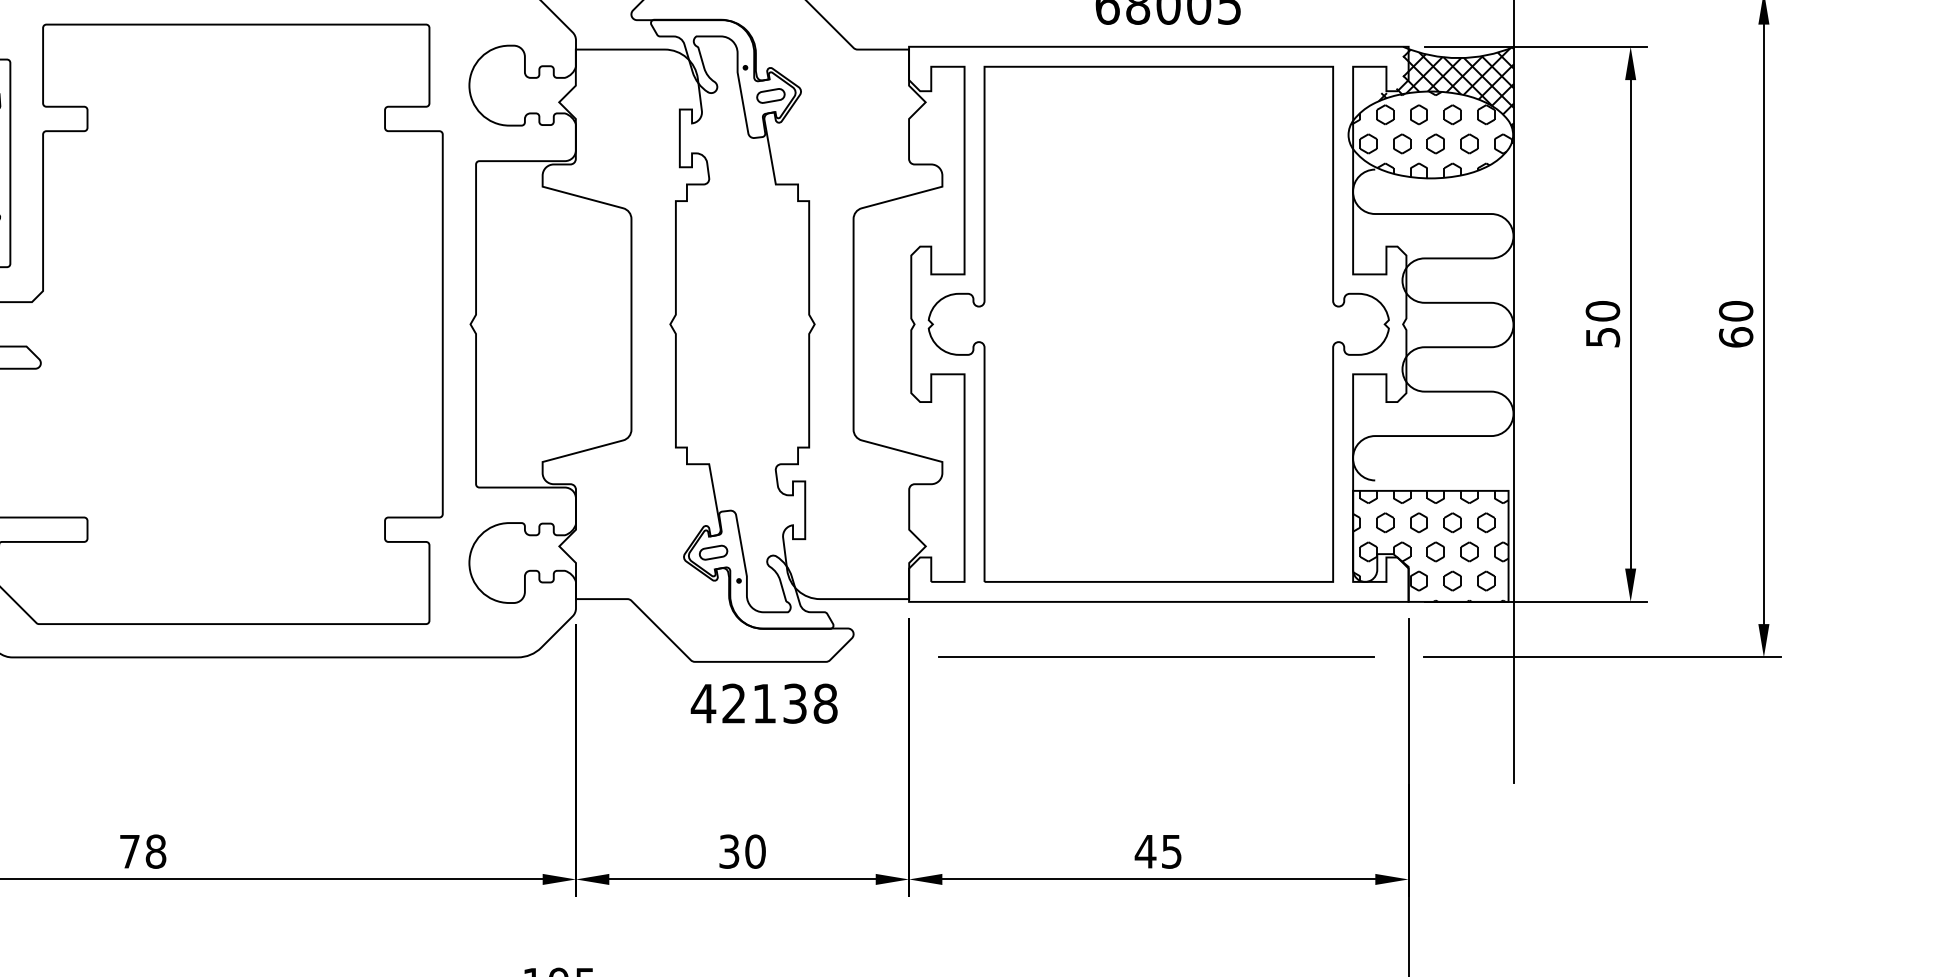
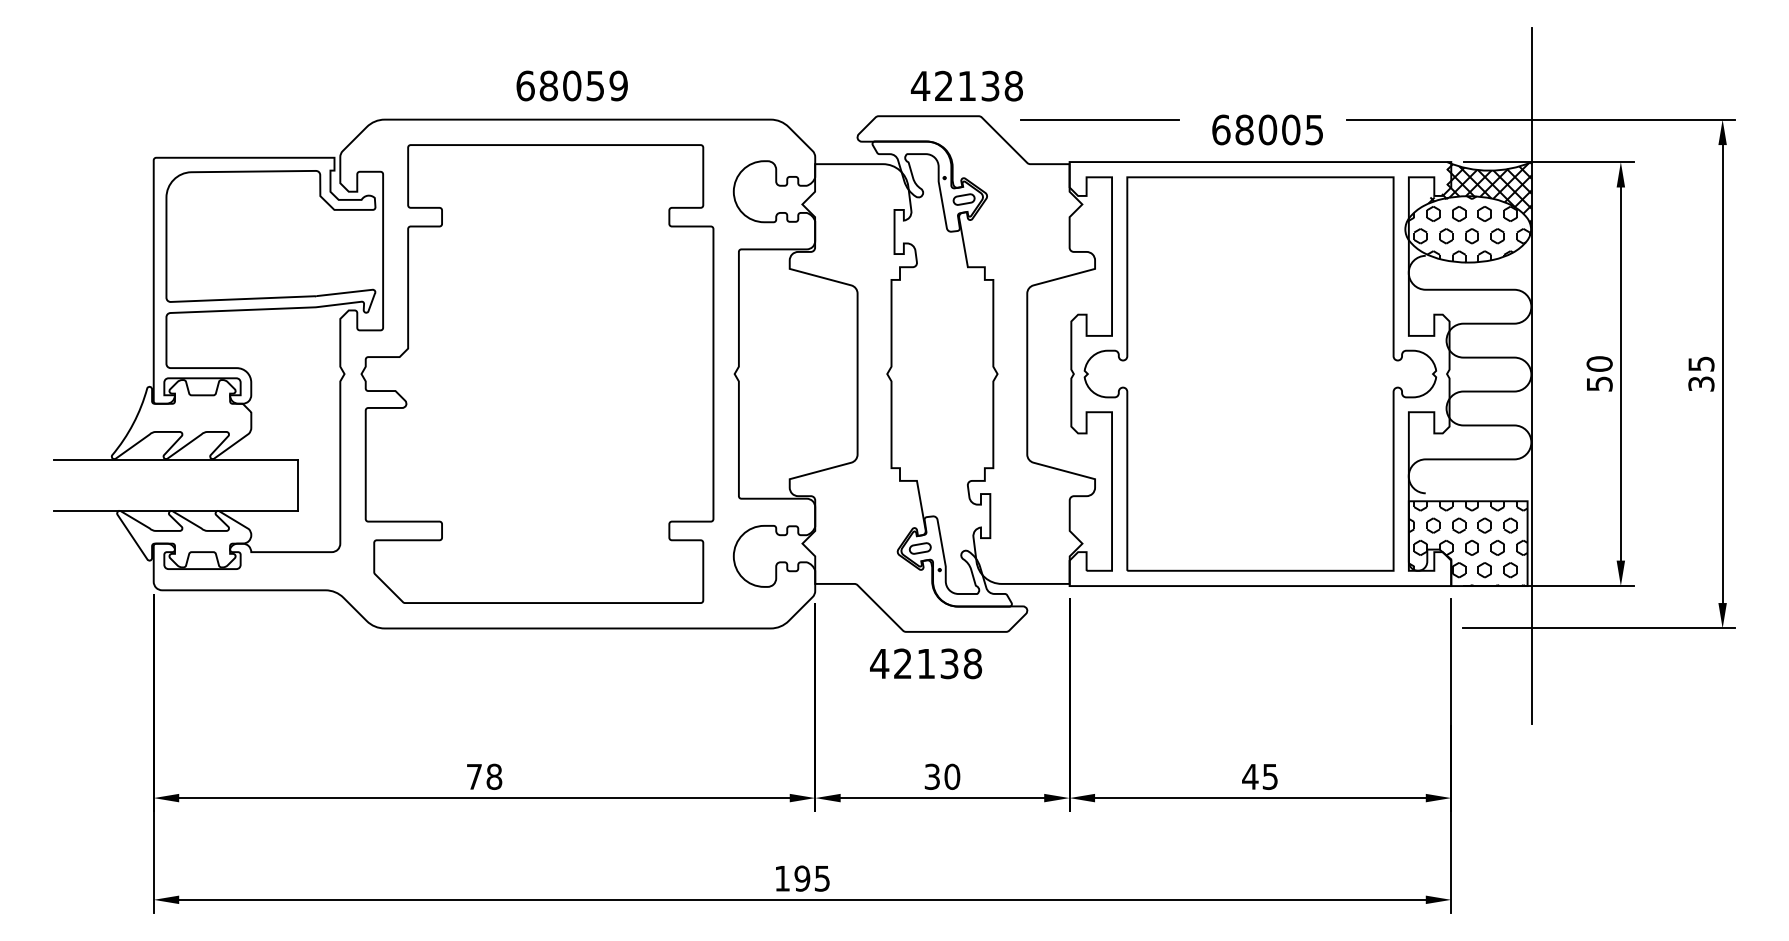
text: (1736, 323) -> (1701, 373), 60 -> 35
line: (1156, 657) -> (1258, 628), removed
text: (764, 703) -> (926, 663), moved

